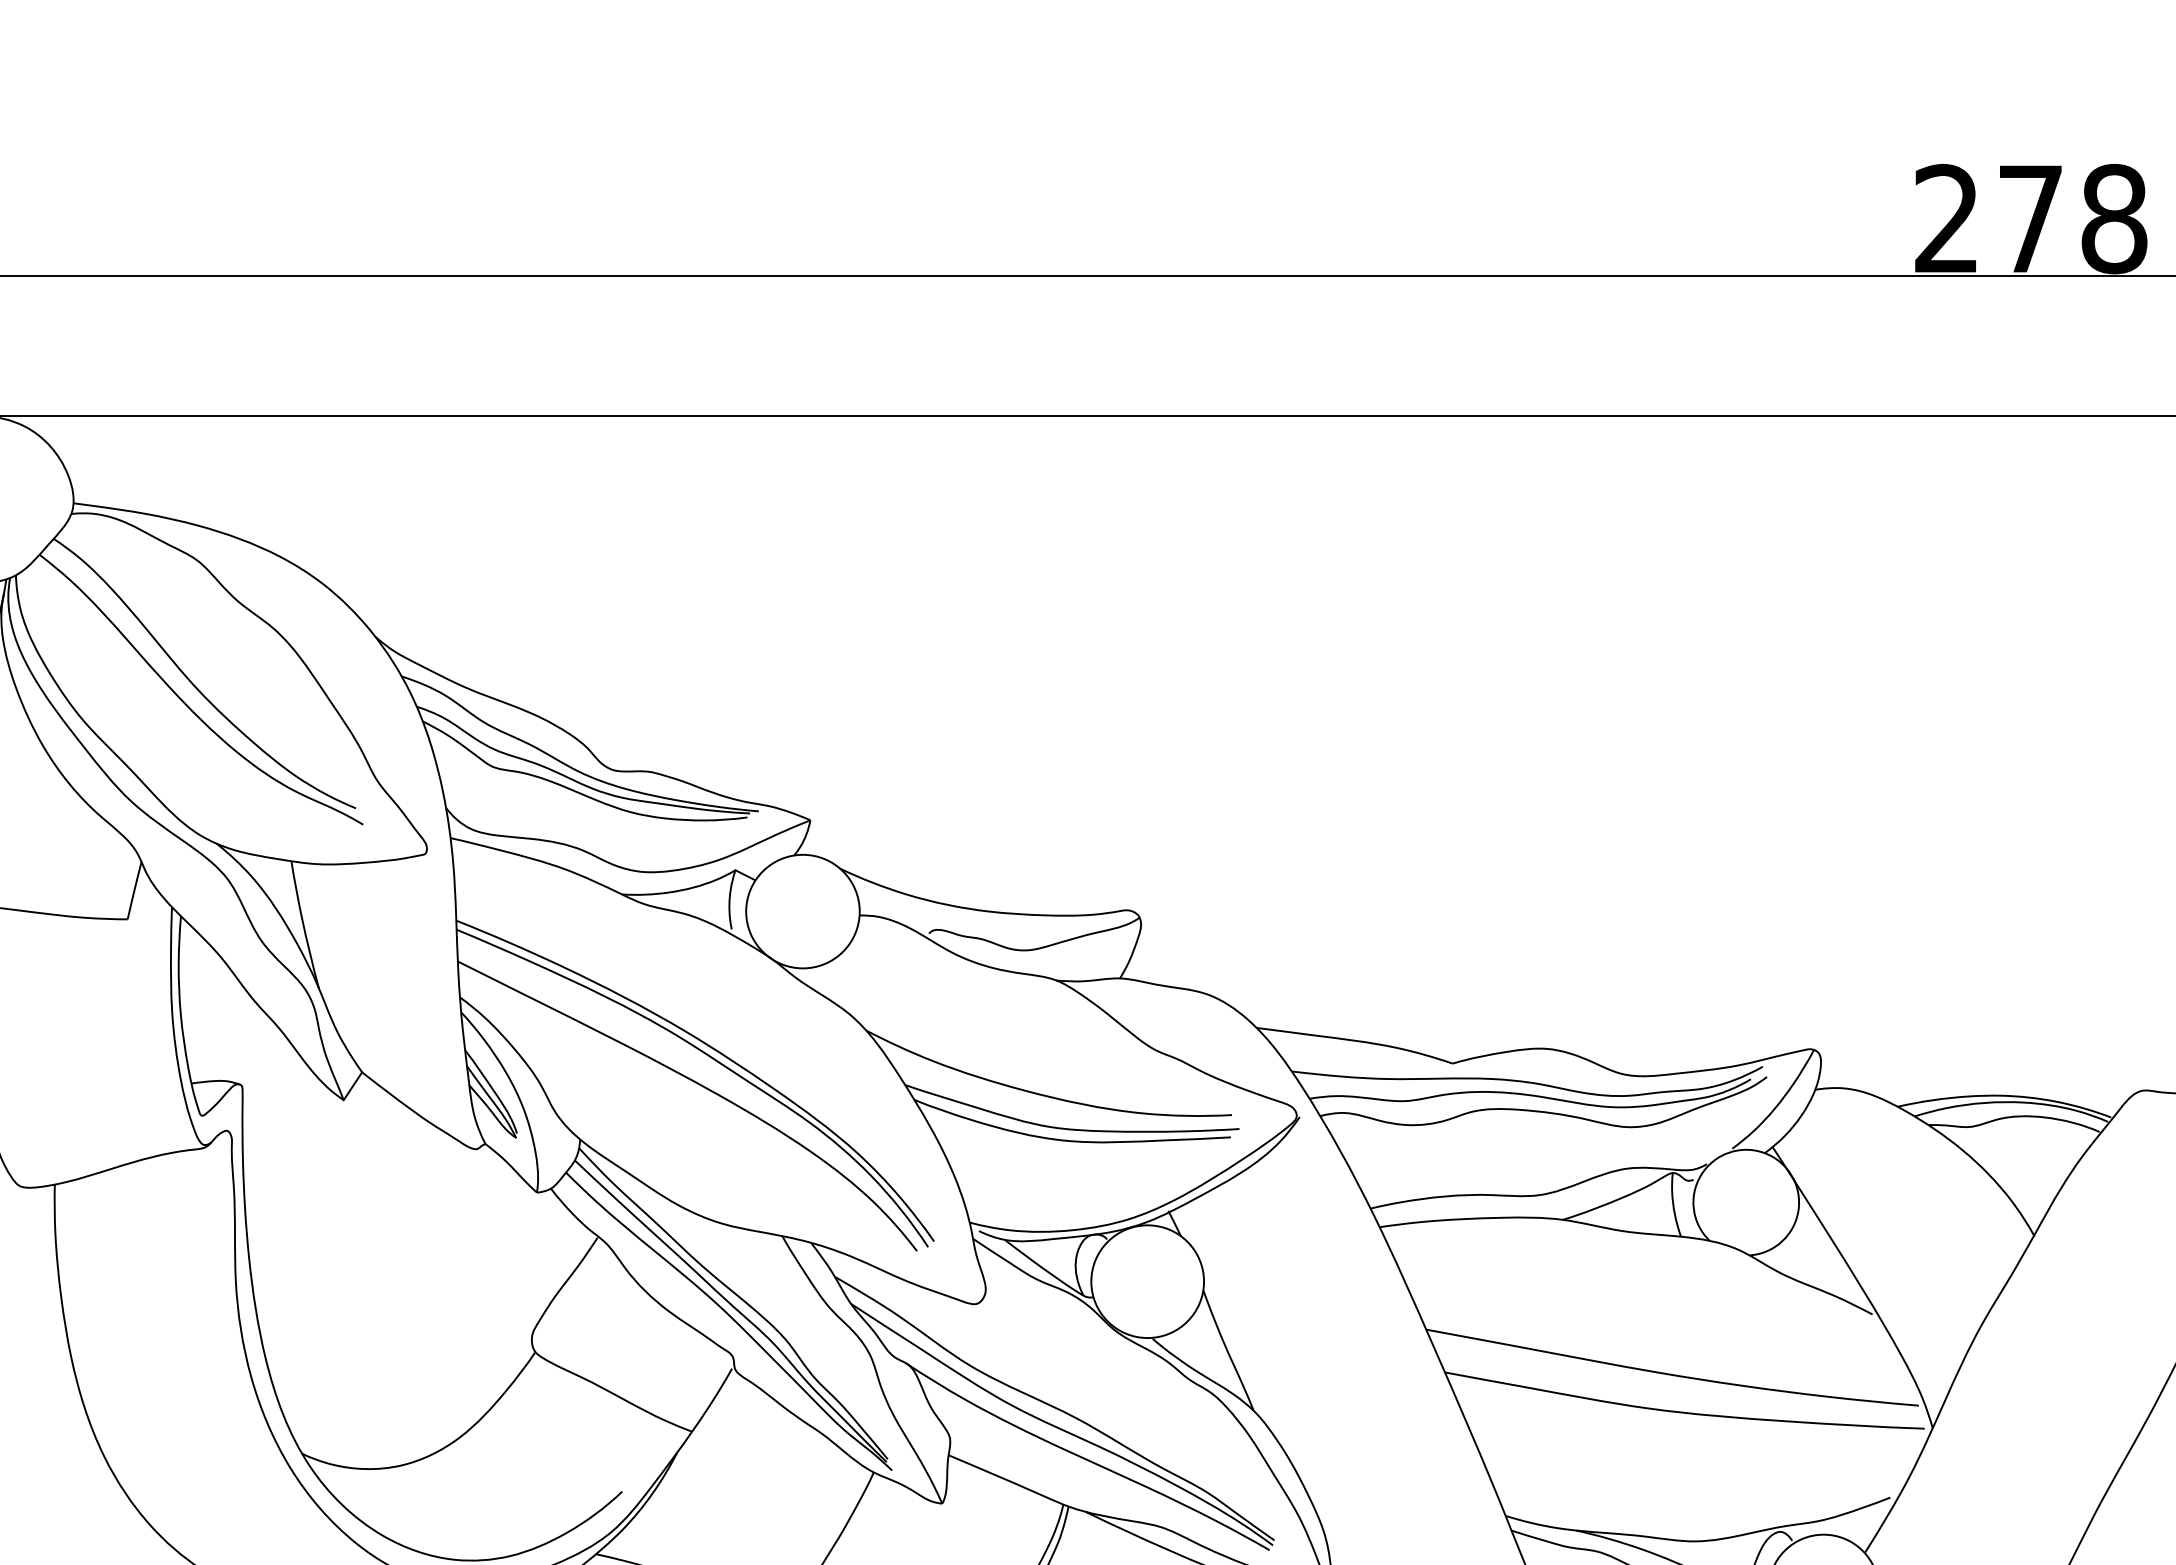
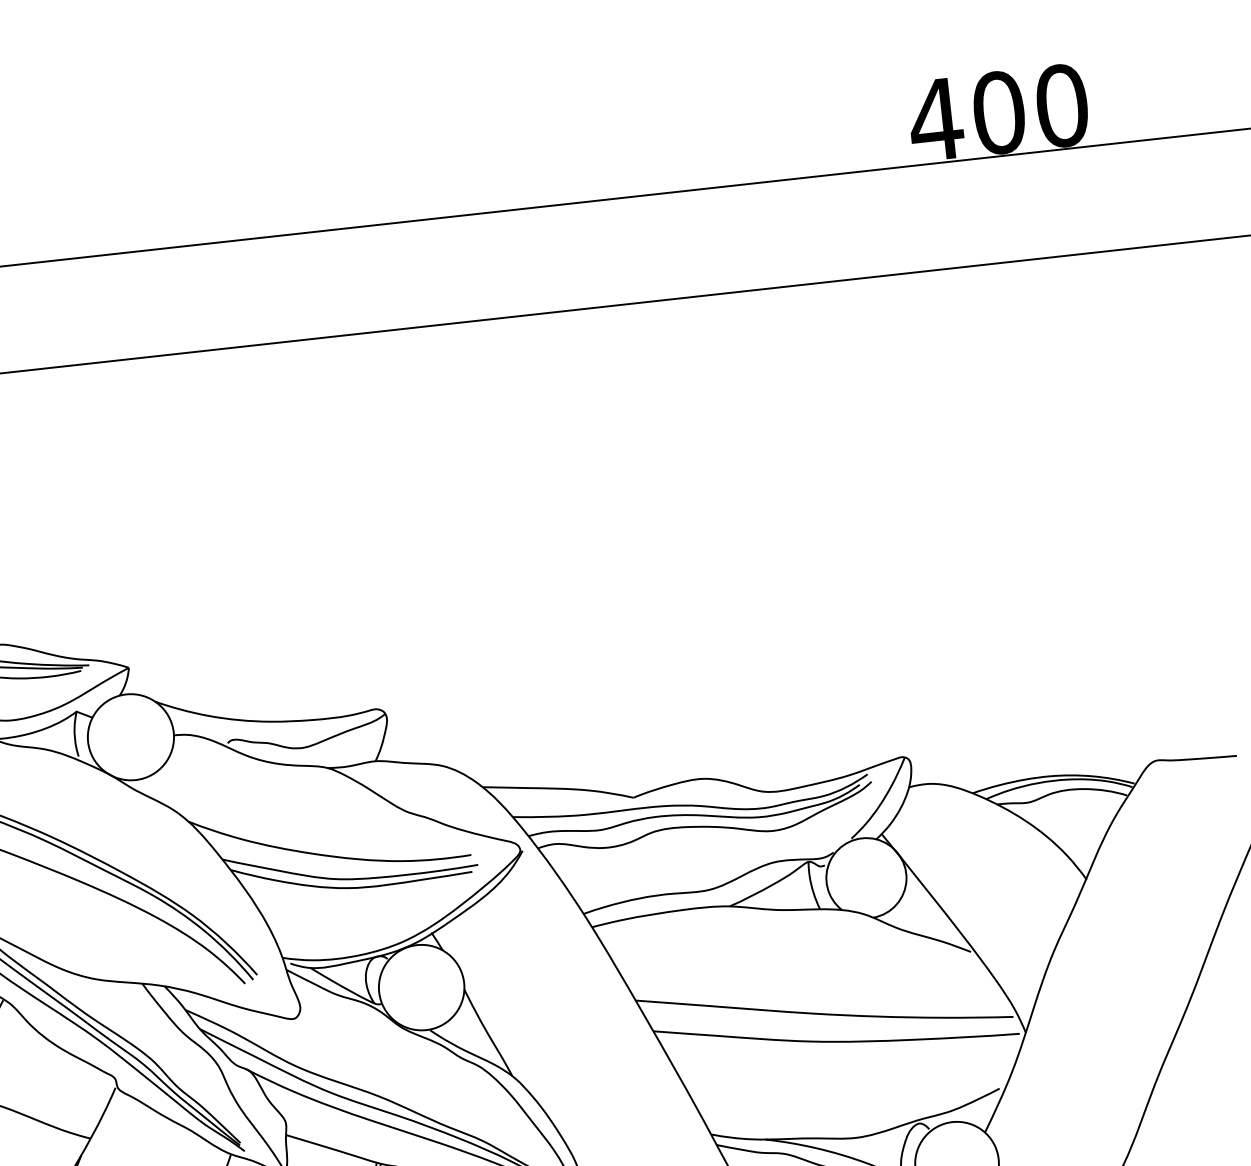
text: (2029, 218) -> (998, 112), 278 -> 400

